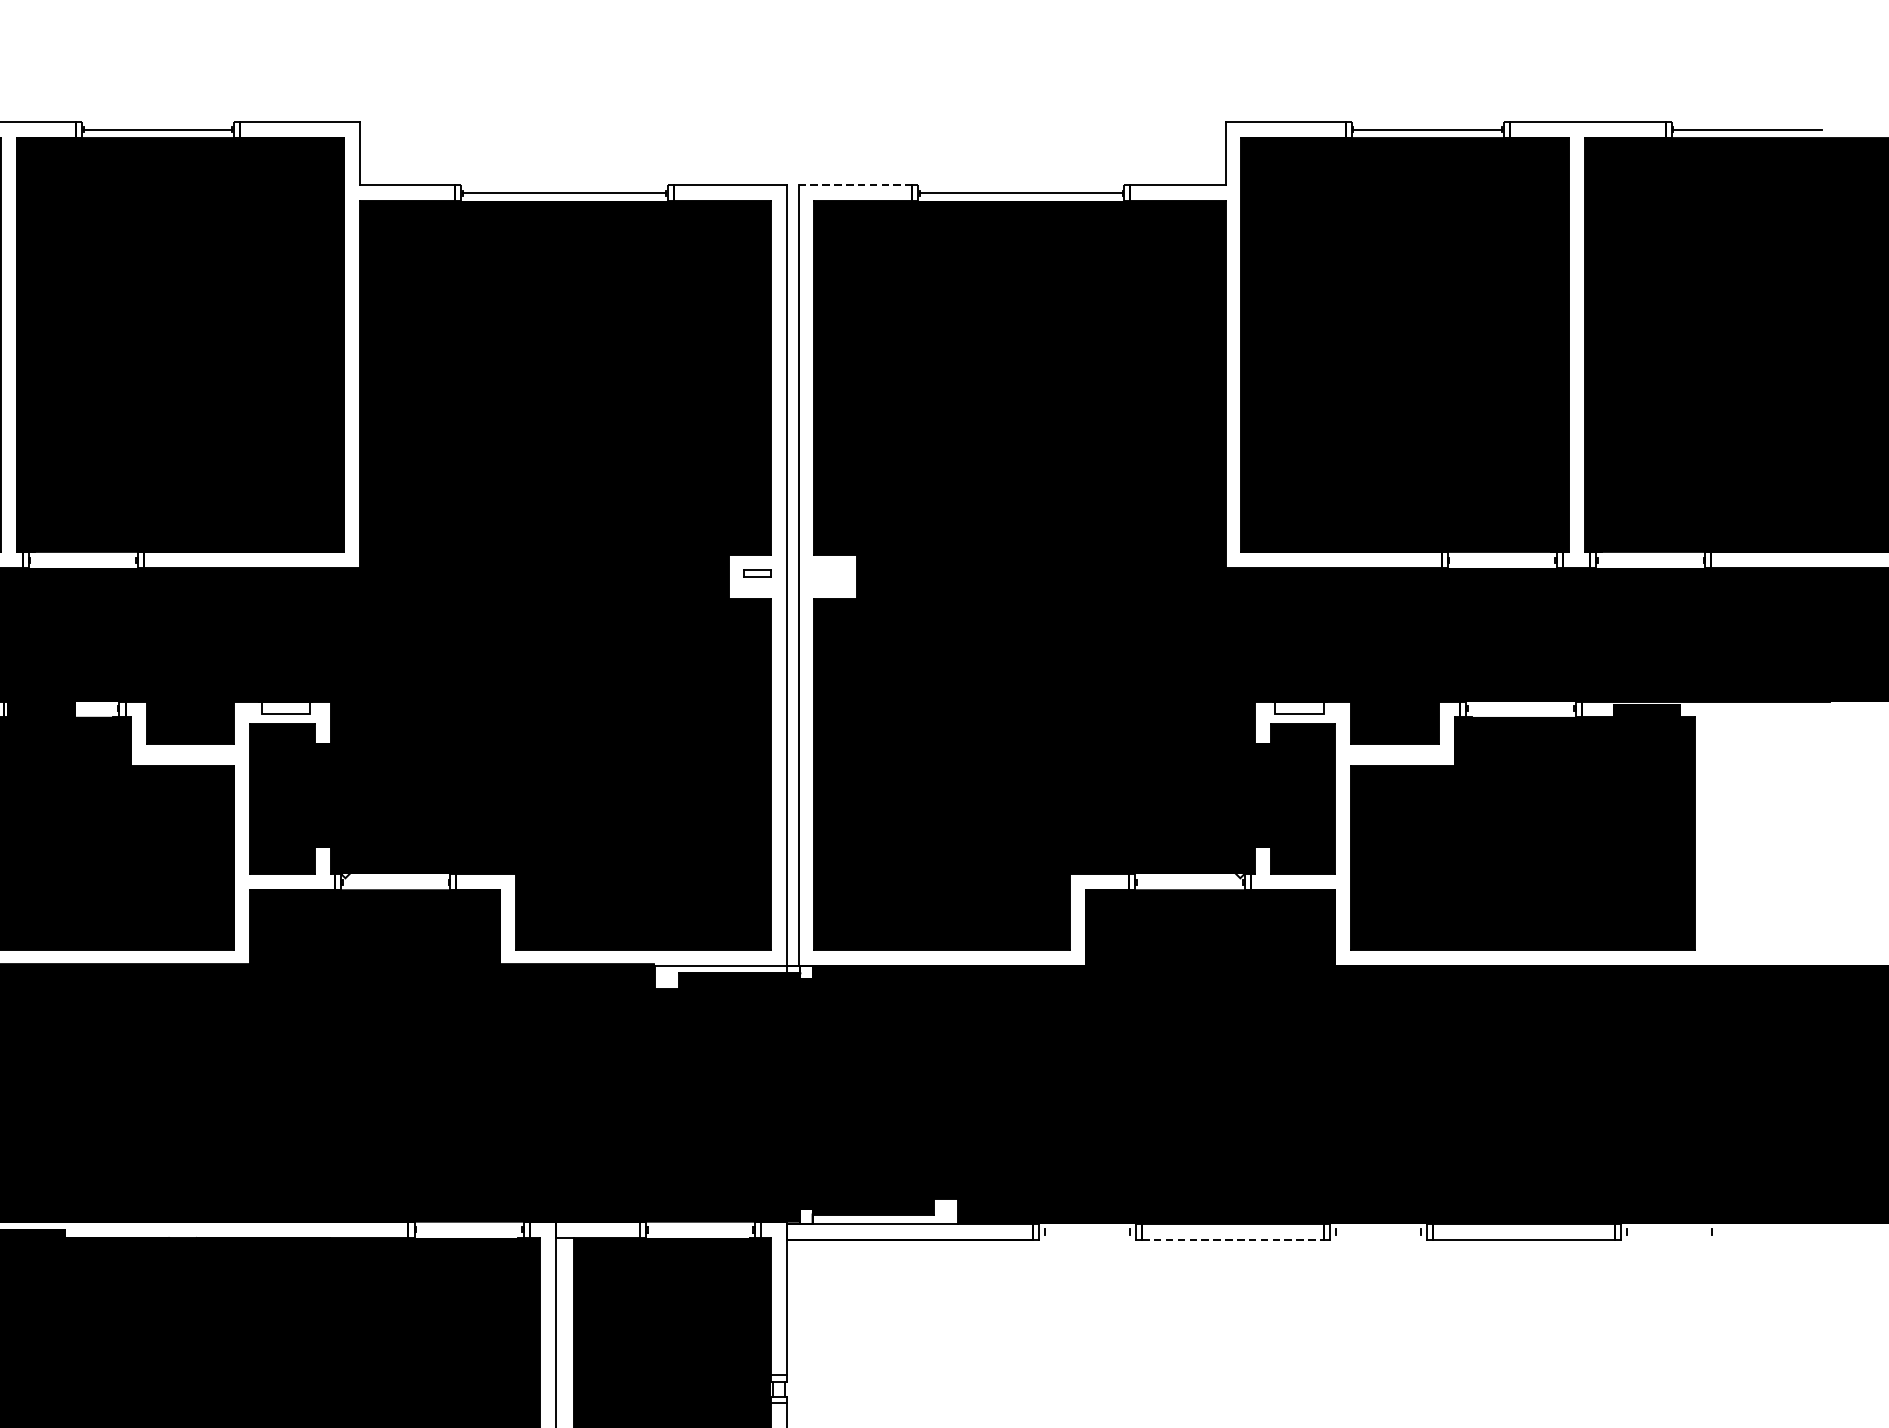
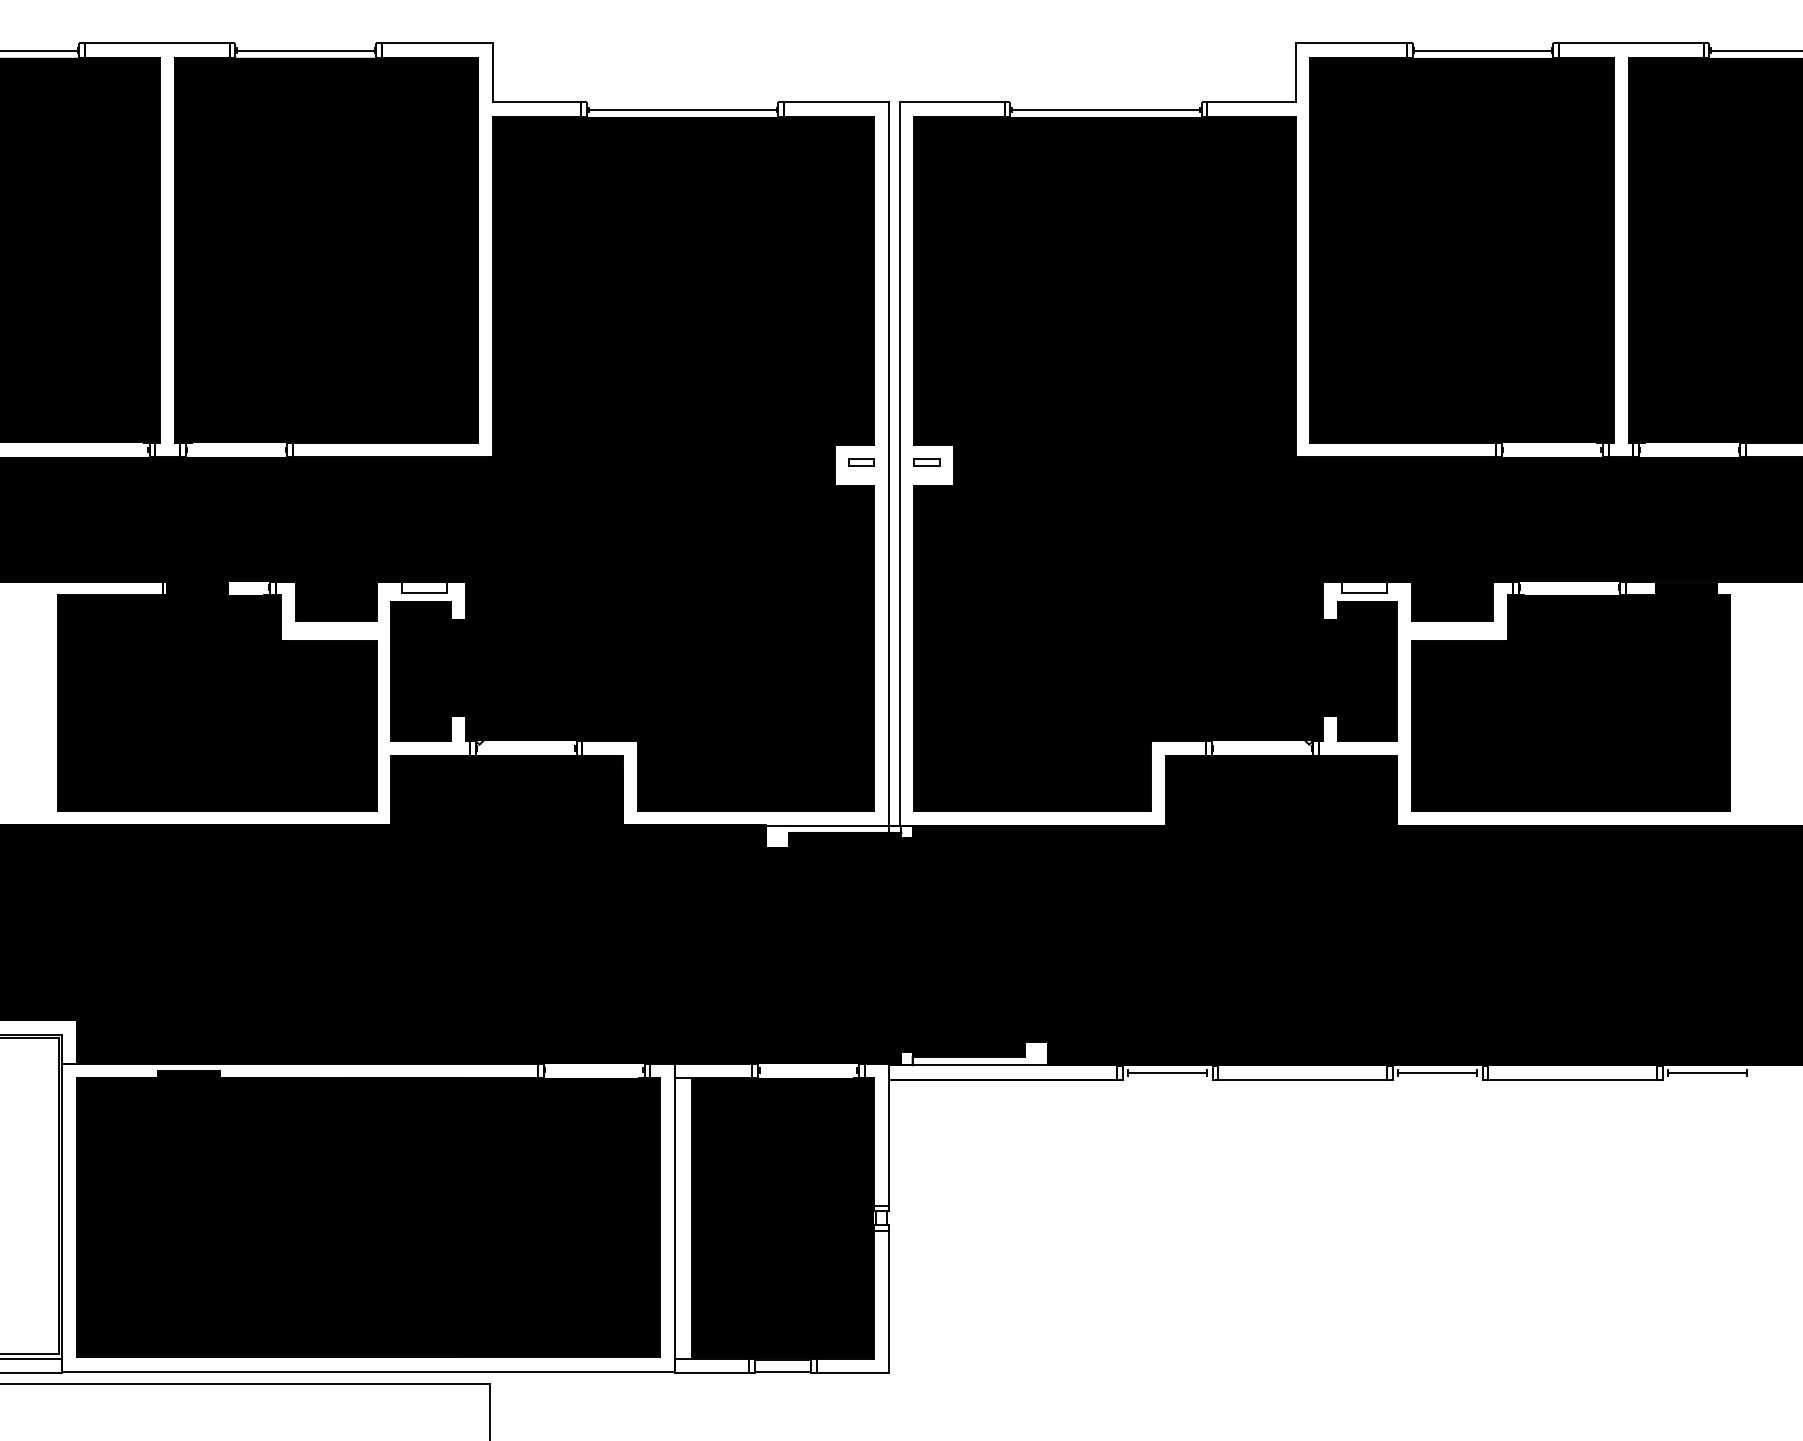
line: (855, 185) -> (952, 102), dashed -> solid
part: (827, 573) -> (926, 462), added
line: (1087, 1231) -> (1167, 1072), added
line: (1378, 1231) -> (1437, 1072), added
line: (1669, 1231) -> (1707, 1072), added
line: (1234, 1240) -> (1303, 1080), dashed -> solid

